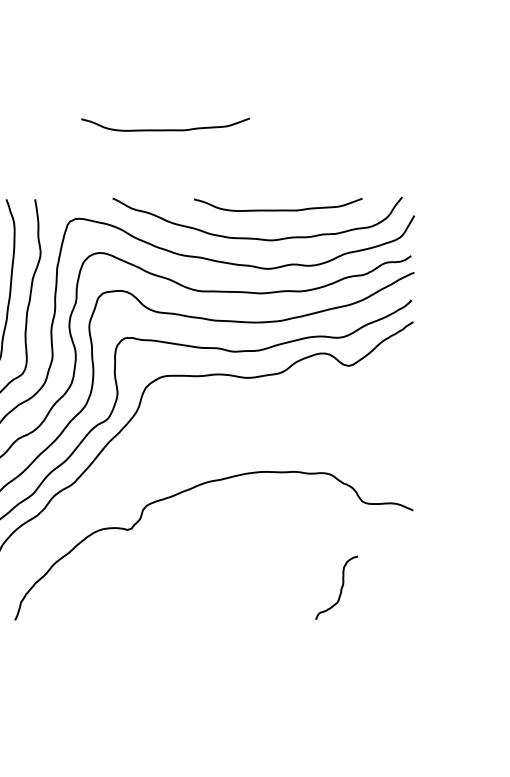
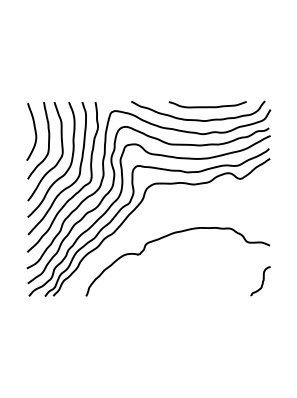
curve: (165, 128) -> (155, 69), removed
curve: (340, 588) -> (262, 281), moved

